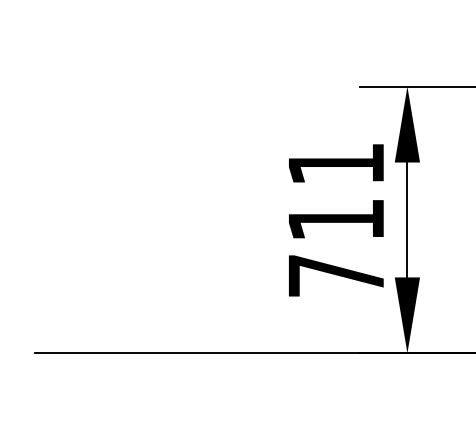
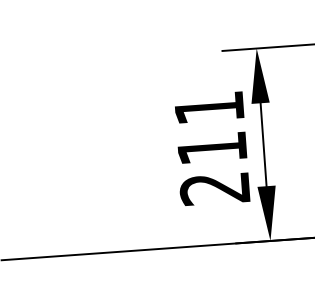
text: (335, 276) -> (214, 189), 711 -> 211

